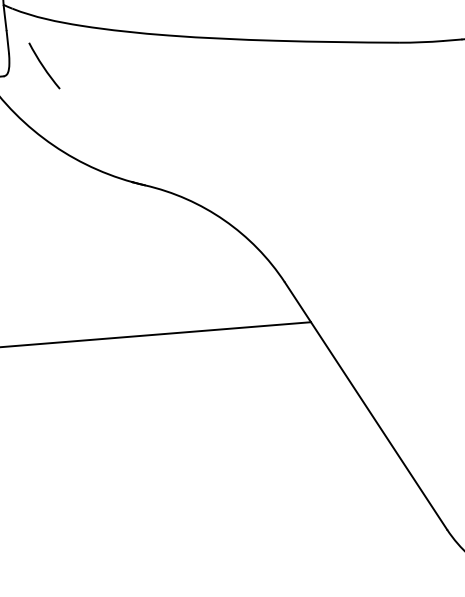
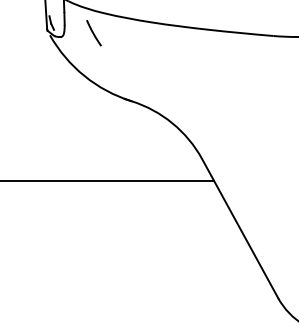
line: (43, 66) -> (93, 33), moved

